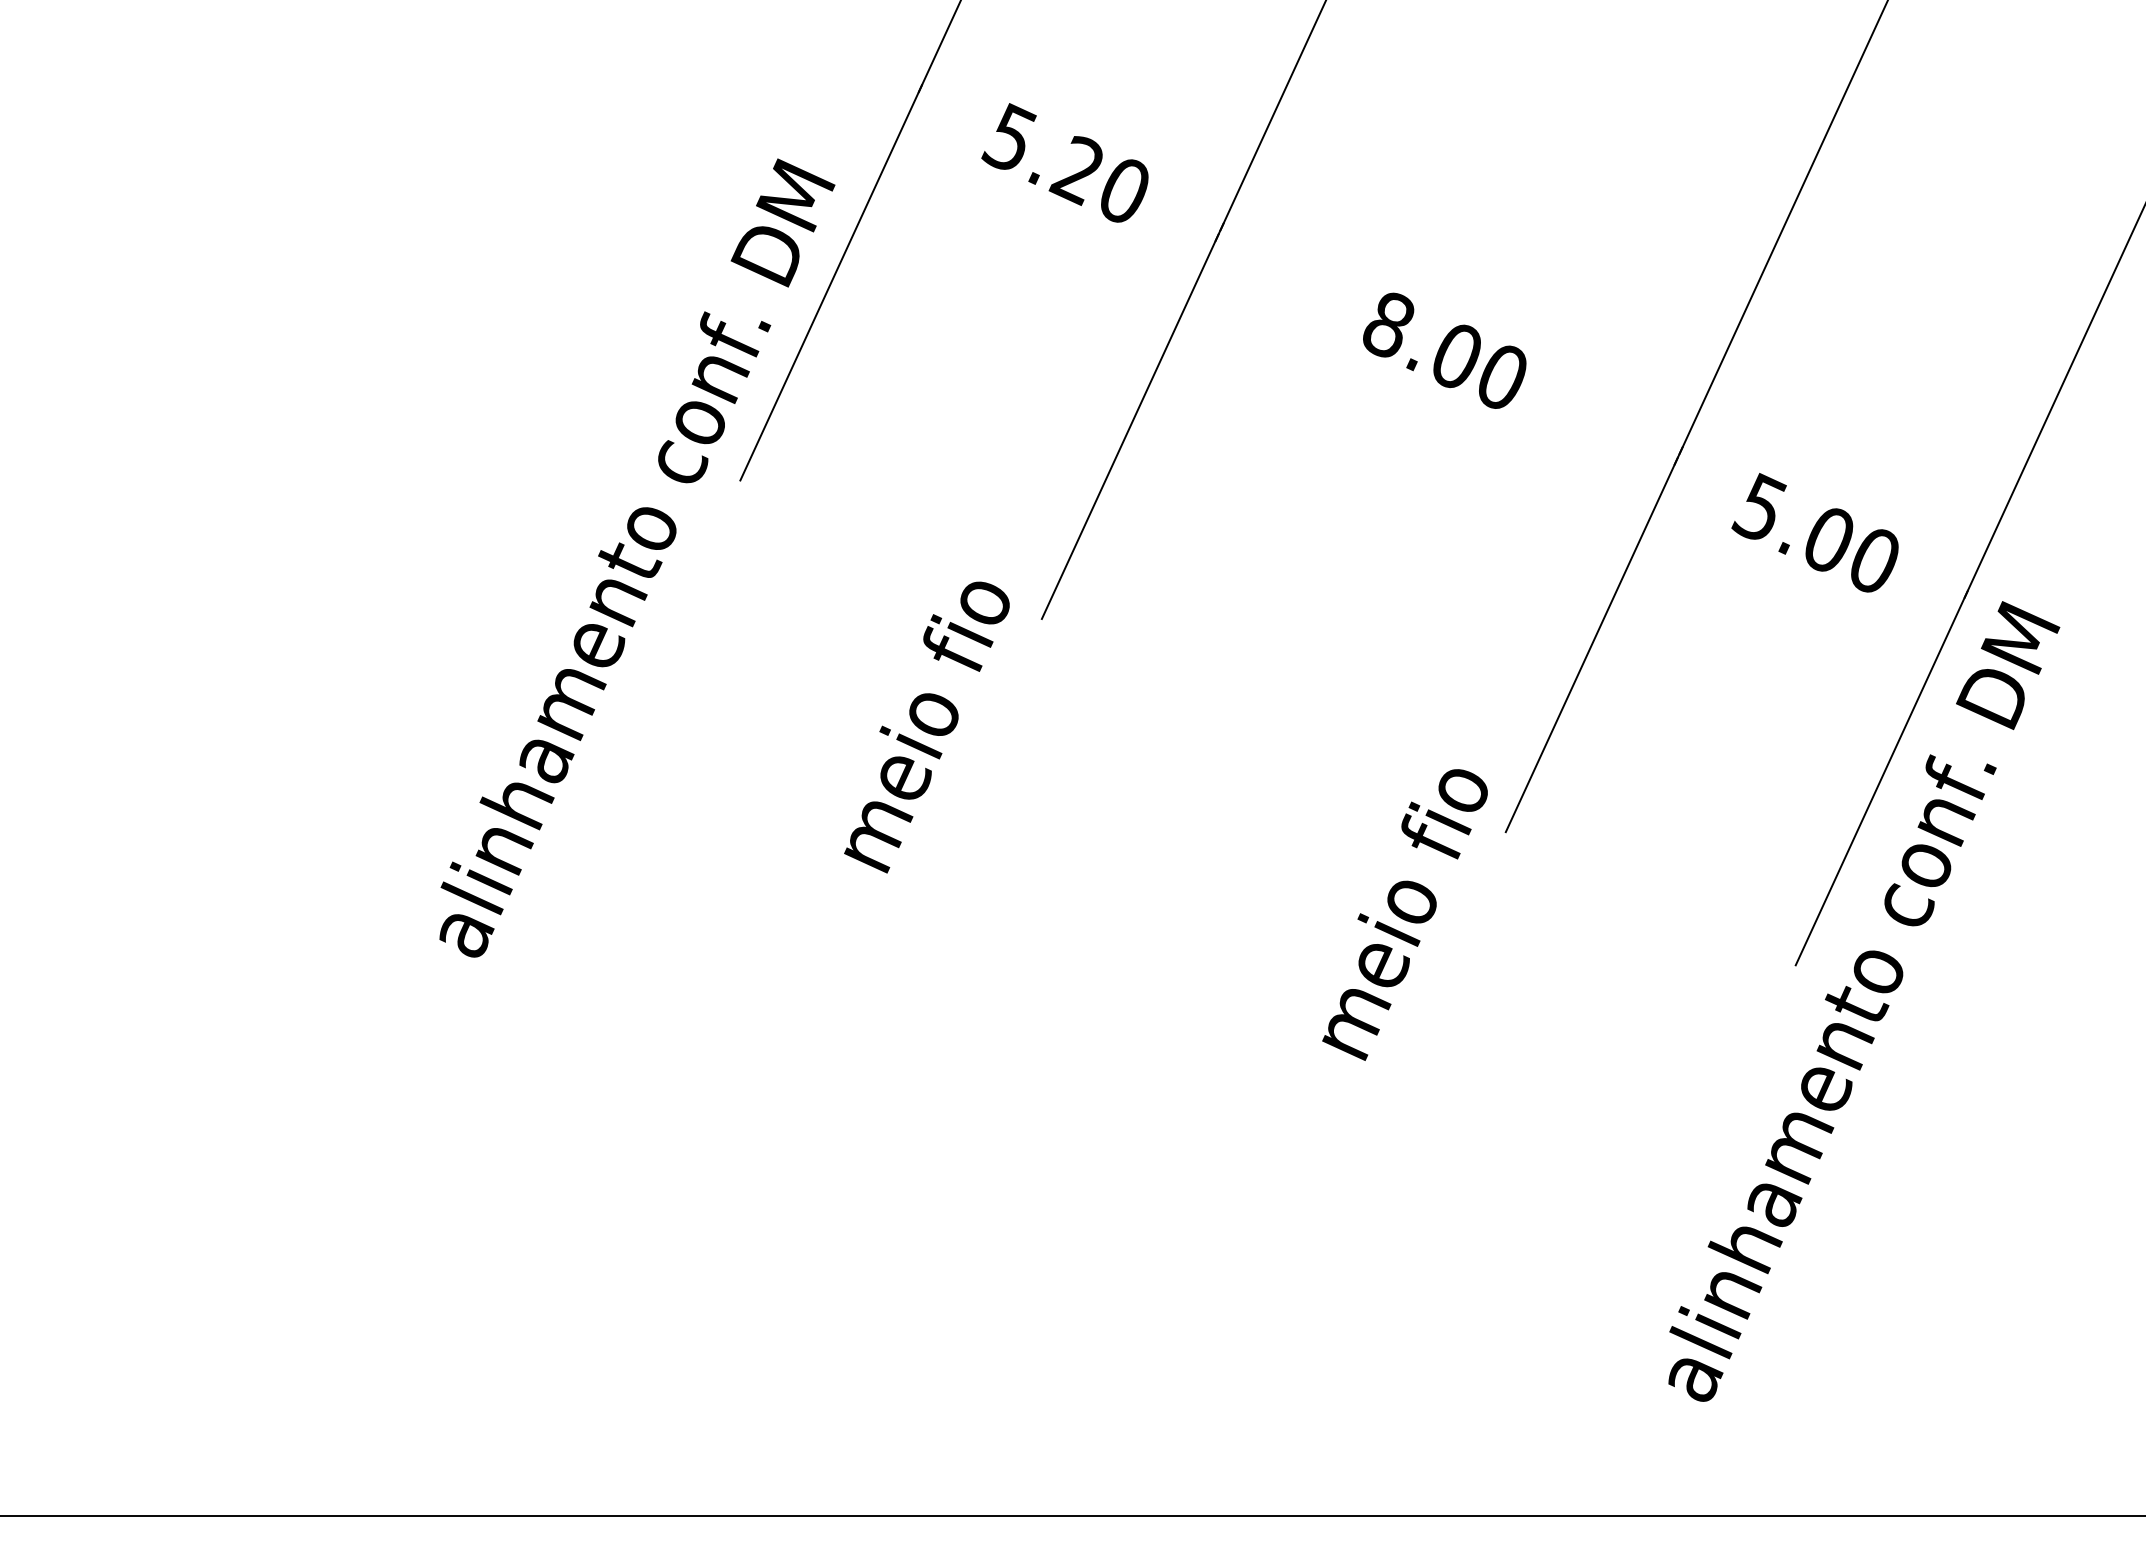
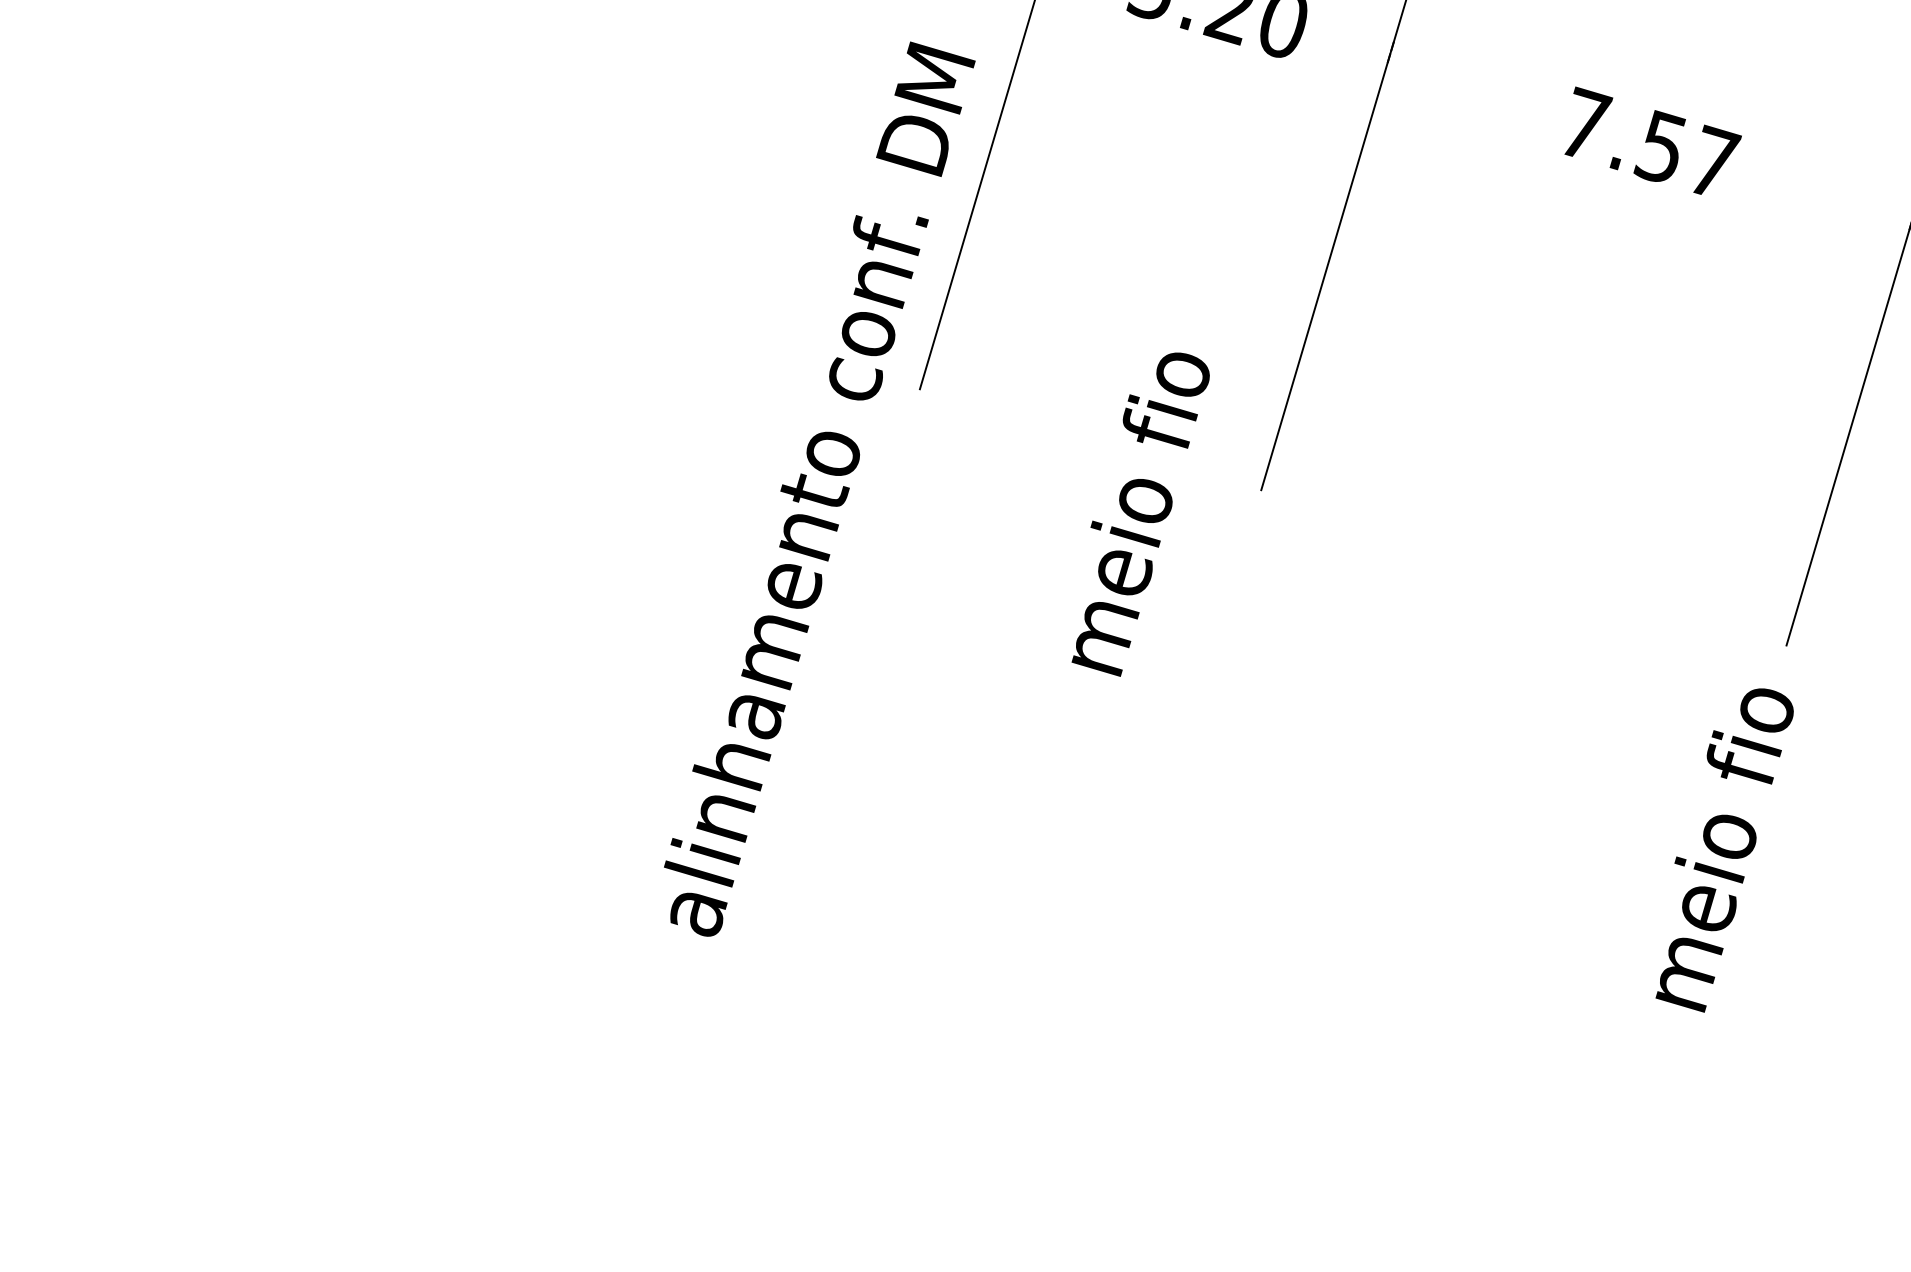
text: (1447, 348) -> (1650, 140), 8.00 -> 7.57
text: (926, 727) -> (1139, 515), moved
text: (1404, 914) -> (1723, 851), moved

